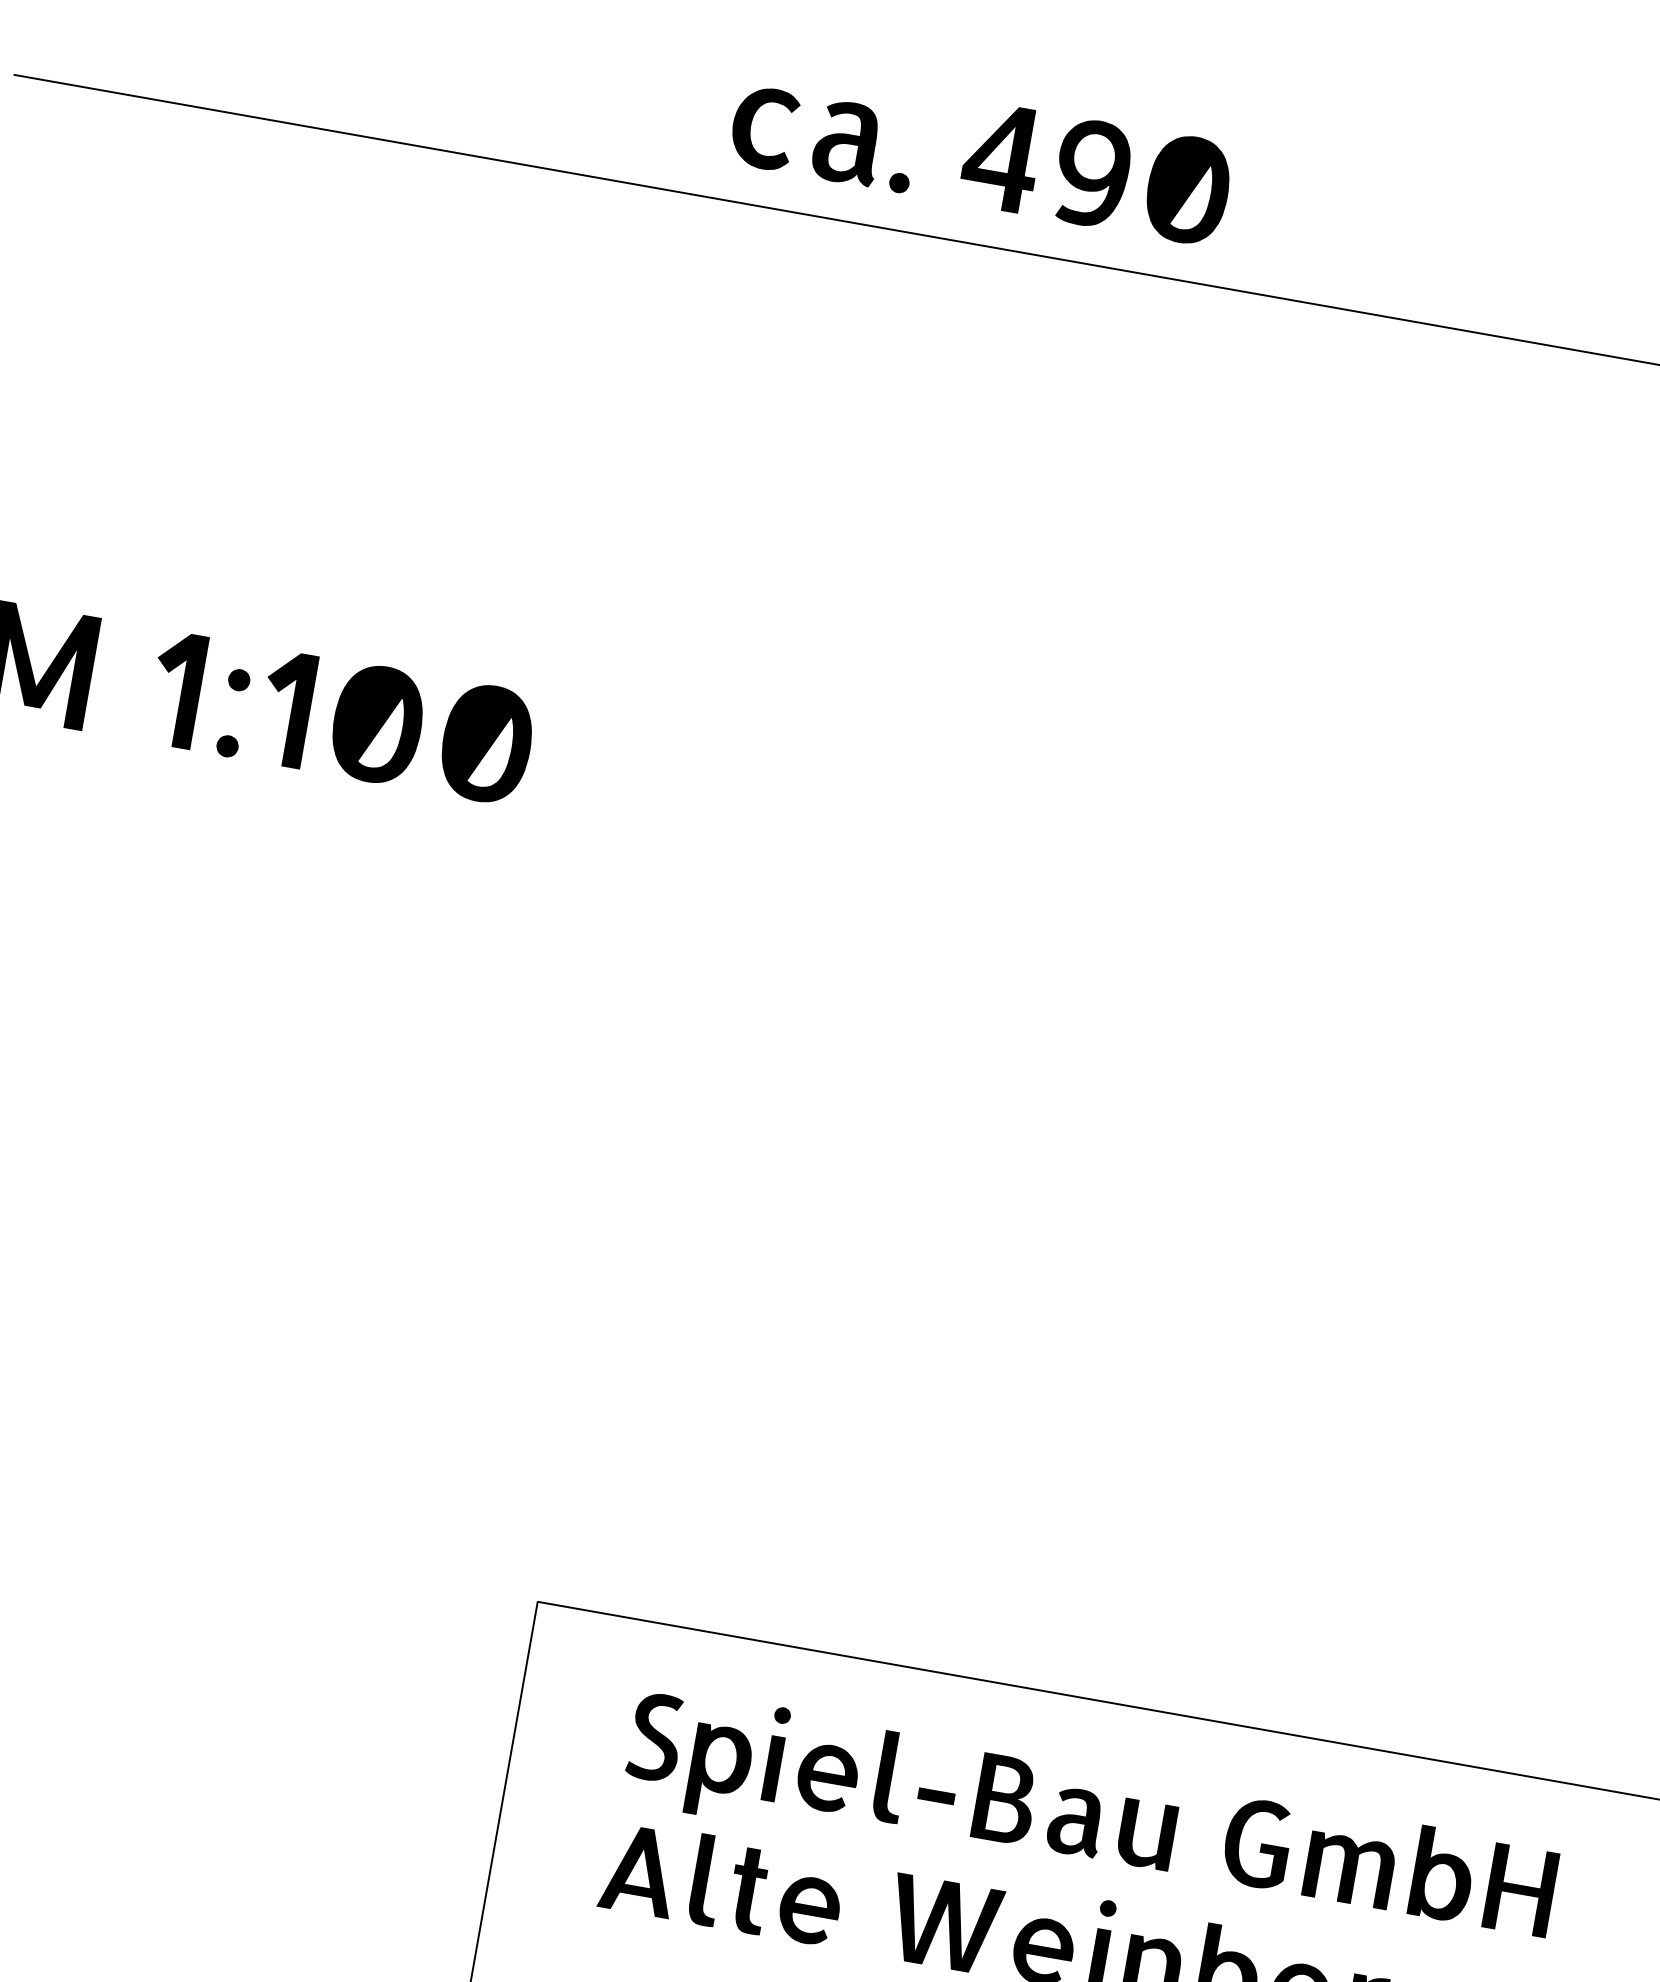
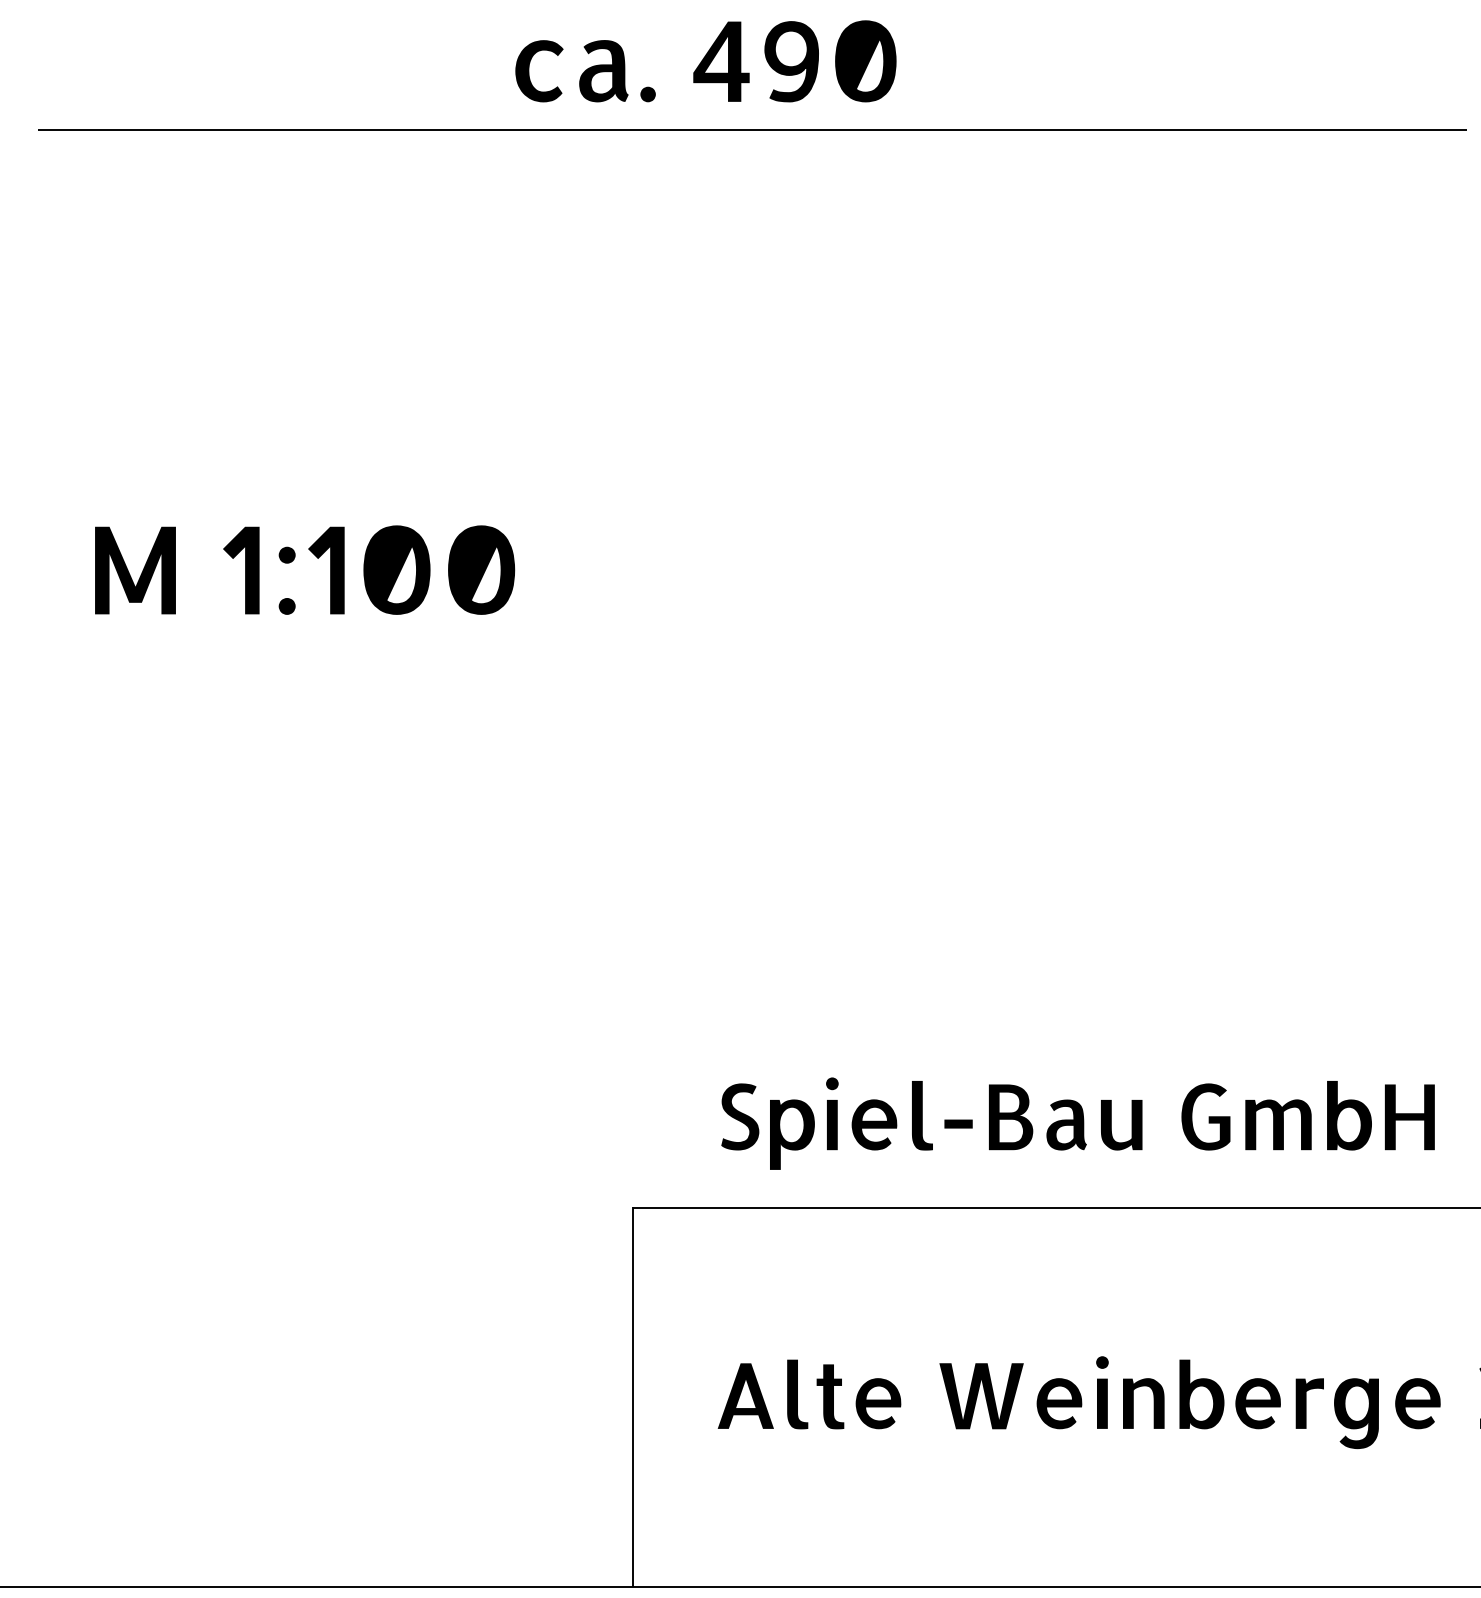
text: (980, 153) -> (705, 61), moved
text: (1090, 1822) -> (1077, 1123), moved

